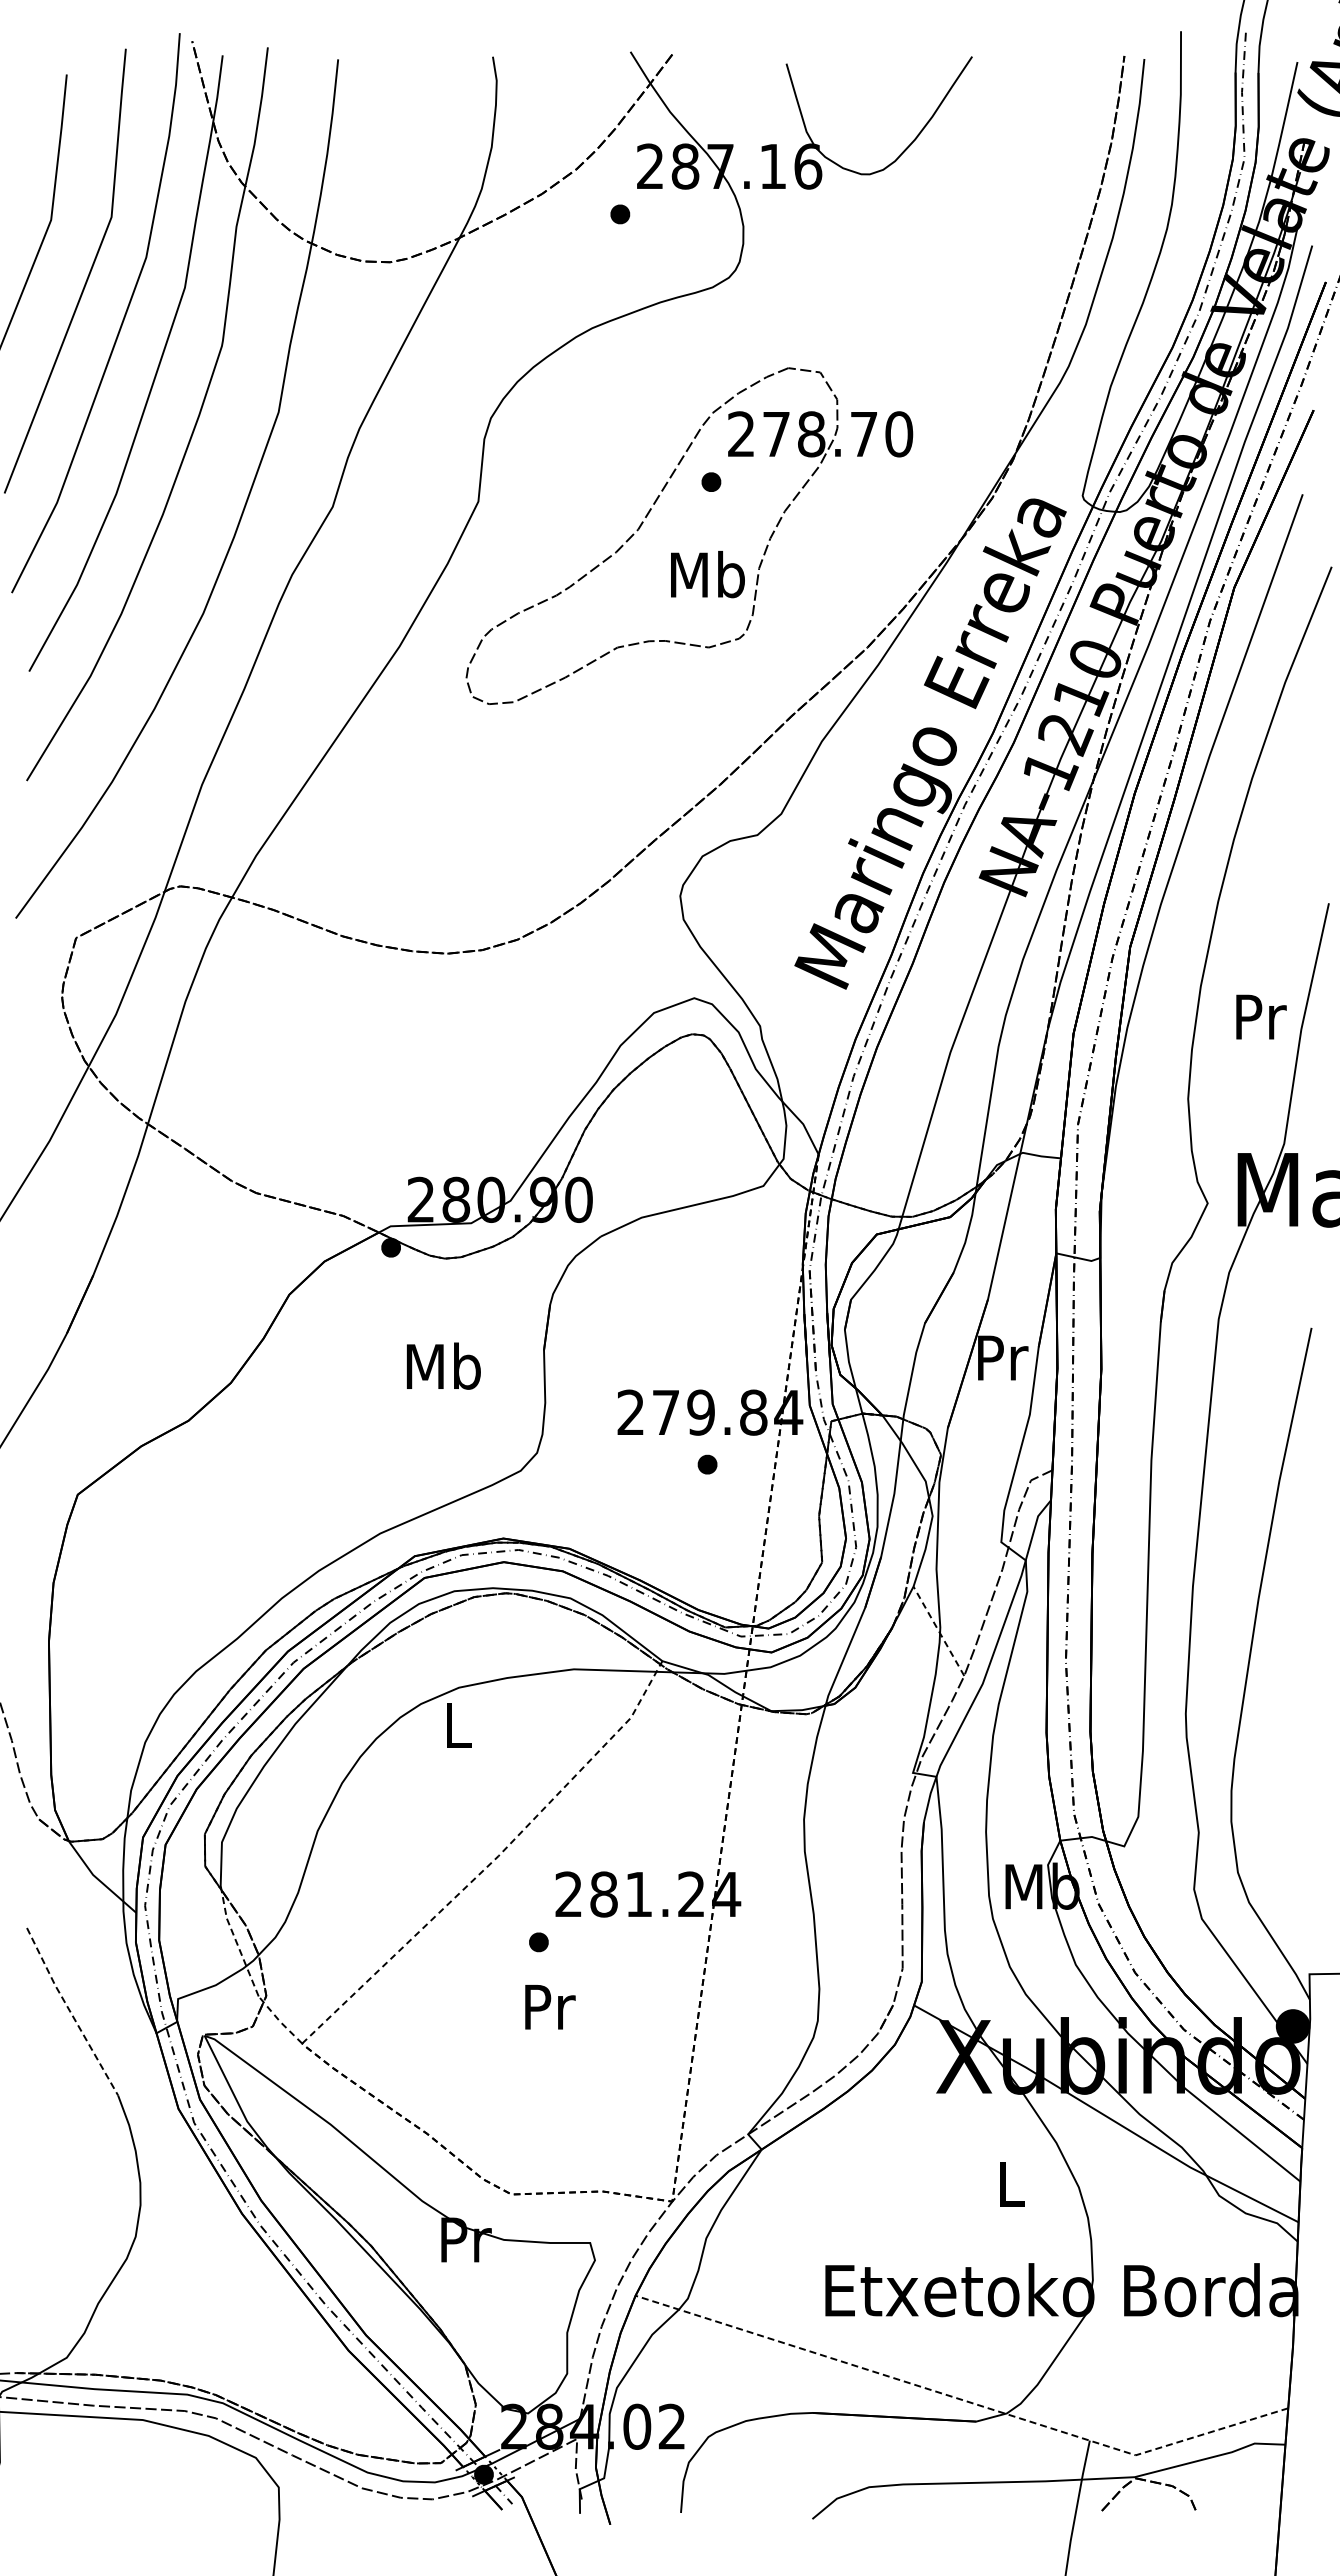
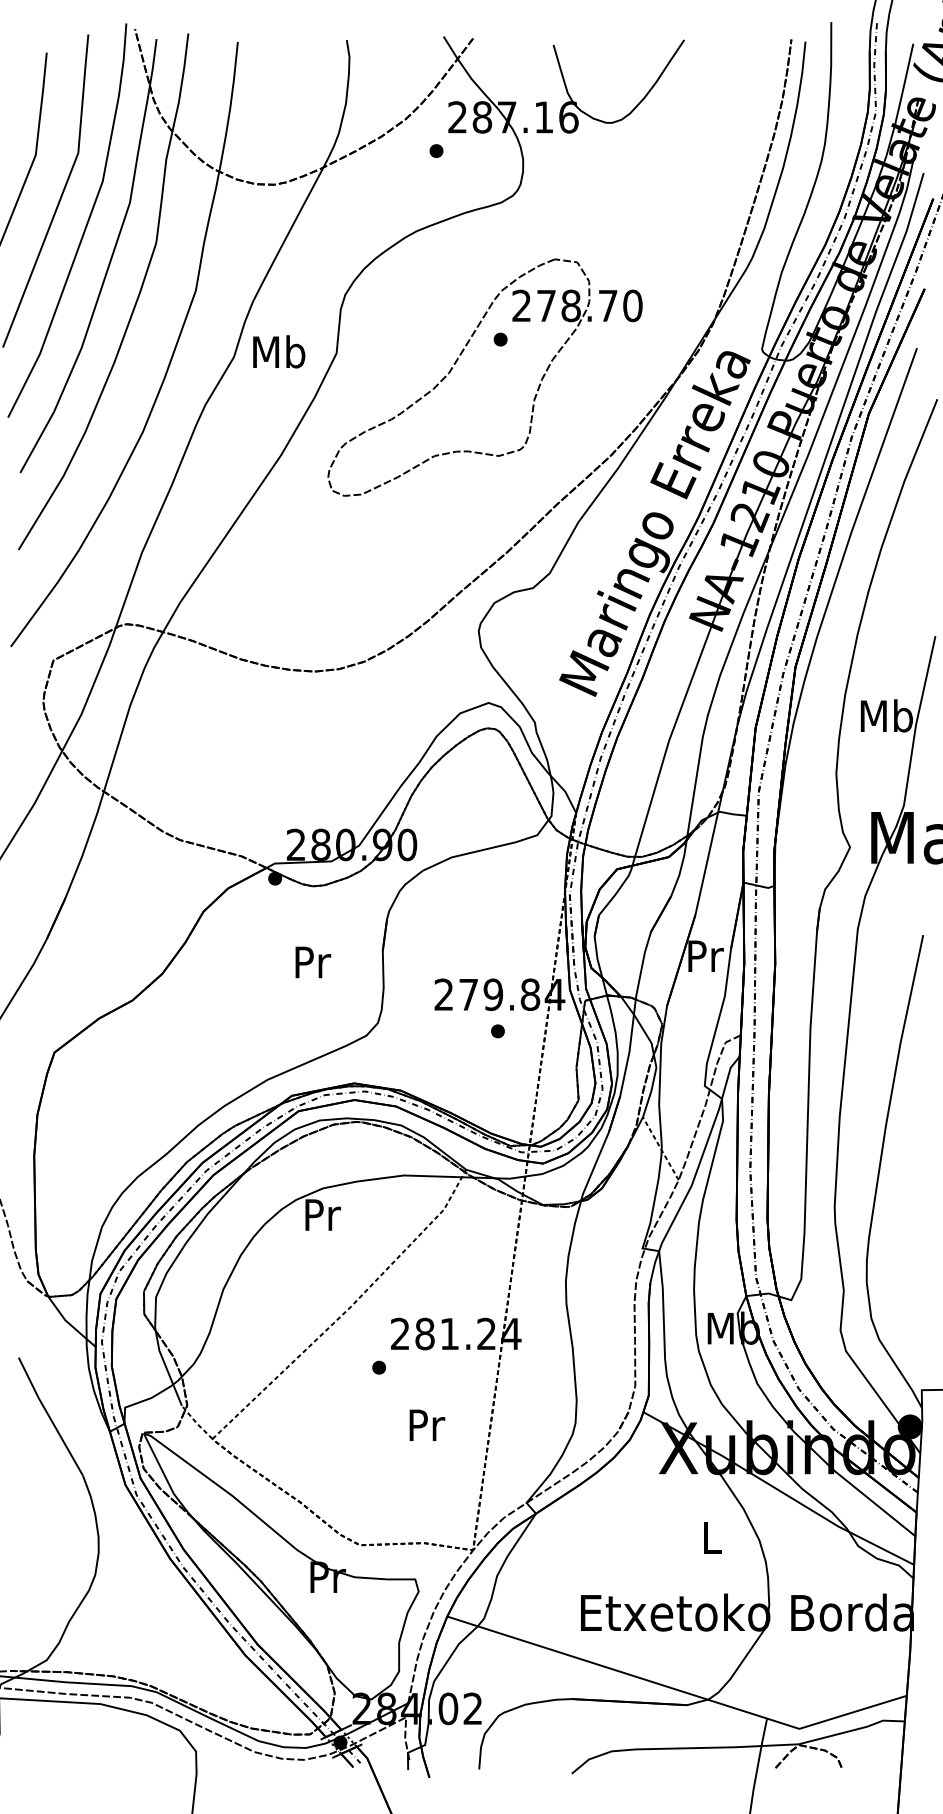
text: (707, 574) -> (278, 351), moved
text: (1260, 1016) -> (887, 715), Pr -> Mb
text: (443, 1365) -> (312, 961), Mb -> Pr
text: (459, 1725) -> (323, 1215), L -> Pr
line: (236, 1943) -> (166, 1368), dashed -> solid
text: (550, 2007) -> (427, 1425), moved
line: (70, 2012) -> (49, 1417), dashed -> solid
line: (961, 2399) -> (676, 1689), dashed -> solid

